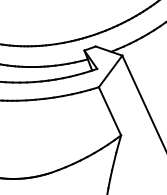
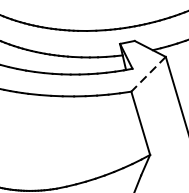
line: (110, 71) -> (148, 74), solid -> dashed

